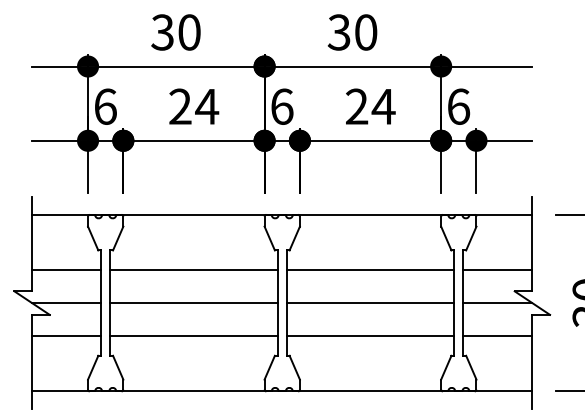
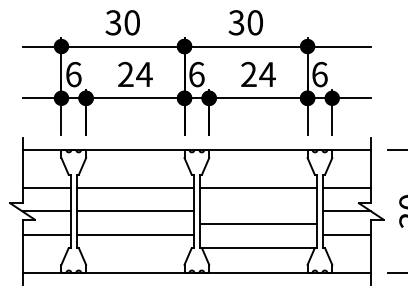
line: (369, 303) -> (257, 224), moved
line: (369, 336) -> (257, 247), moved

